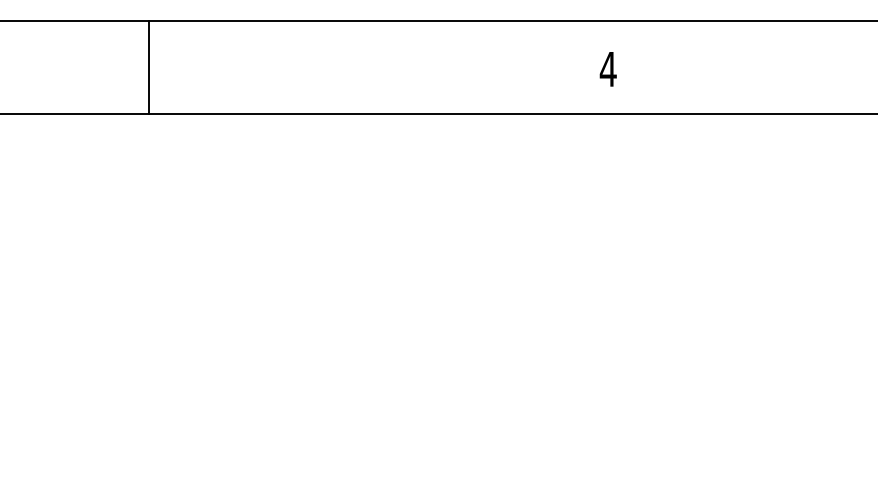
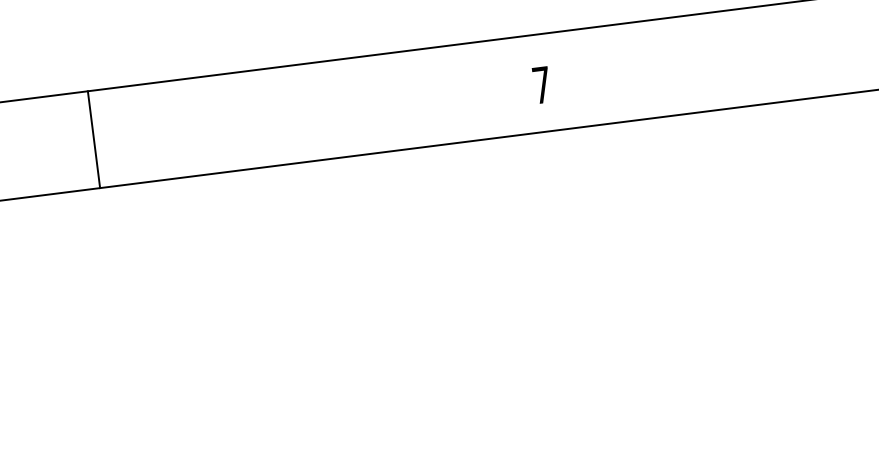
line: (149, 66) -> (94, 138), moved
text: (607, 69) -> (540, 85), 4 -> 7

